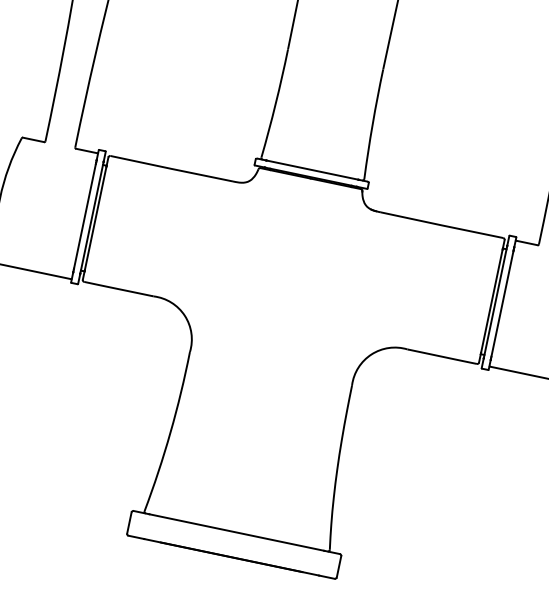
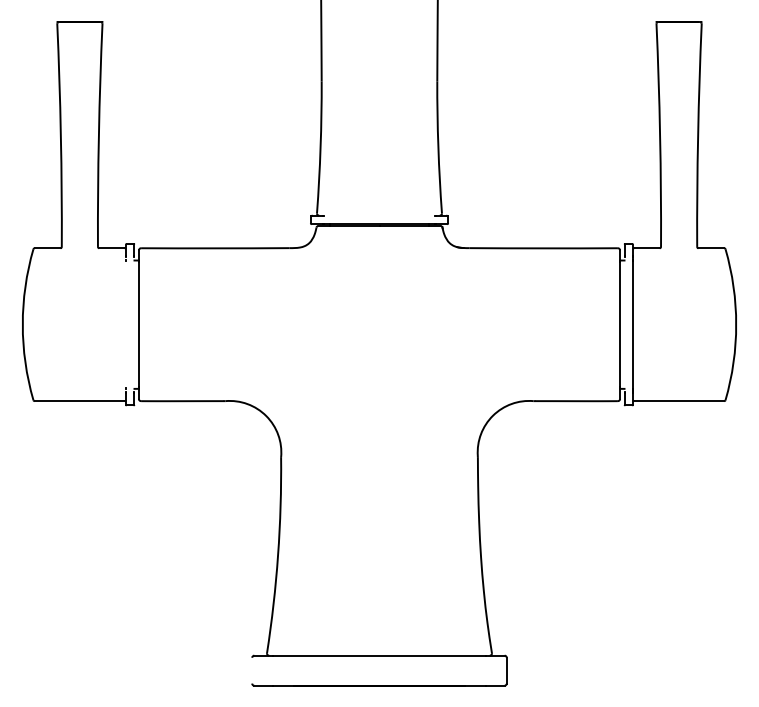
line: (312, 170) -> (379, 215), removed
line: (84, 216) -> (125, 324), removed
line: (92, 217) -> (134, 324), removed
line: (495, 301) -> (624, 324), removed
line: (129, 522) -> (252, 670), removed

